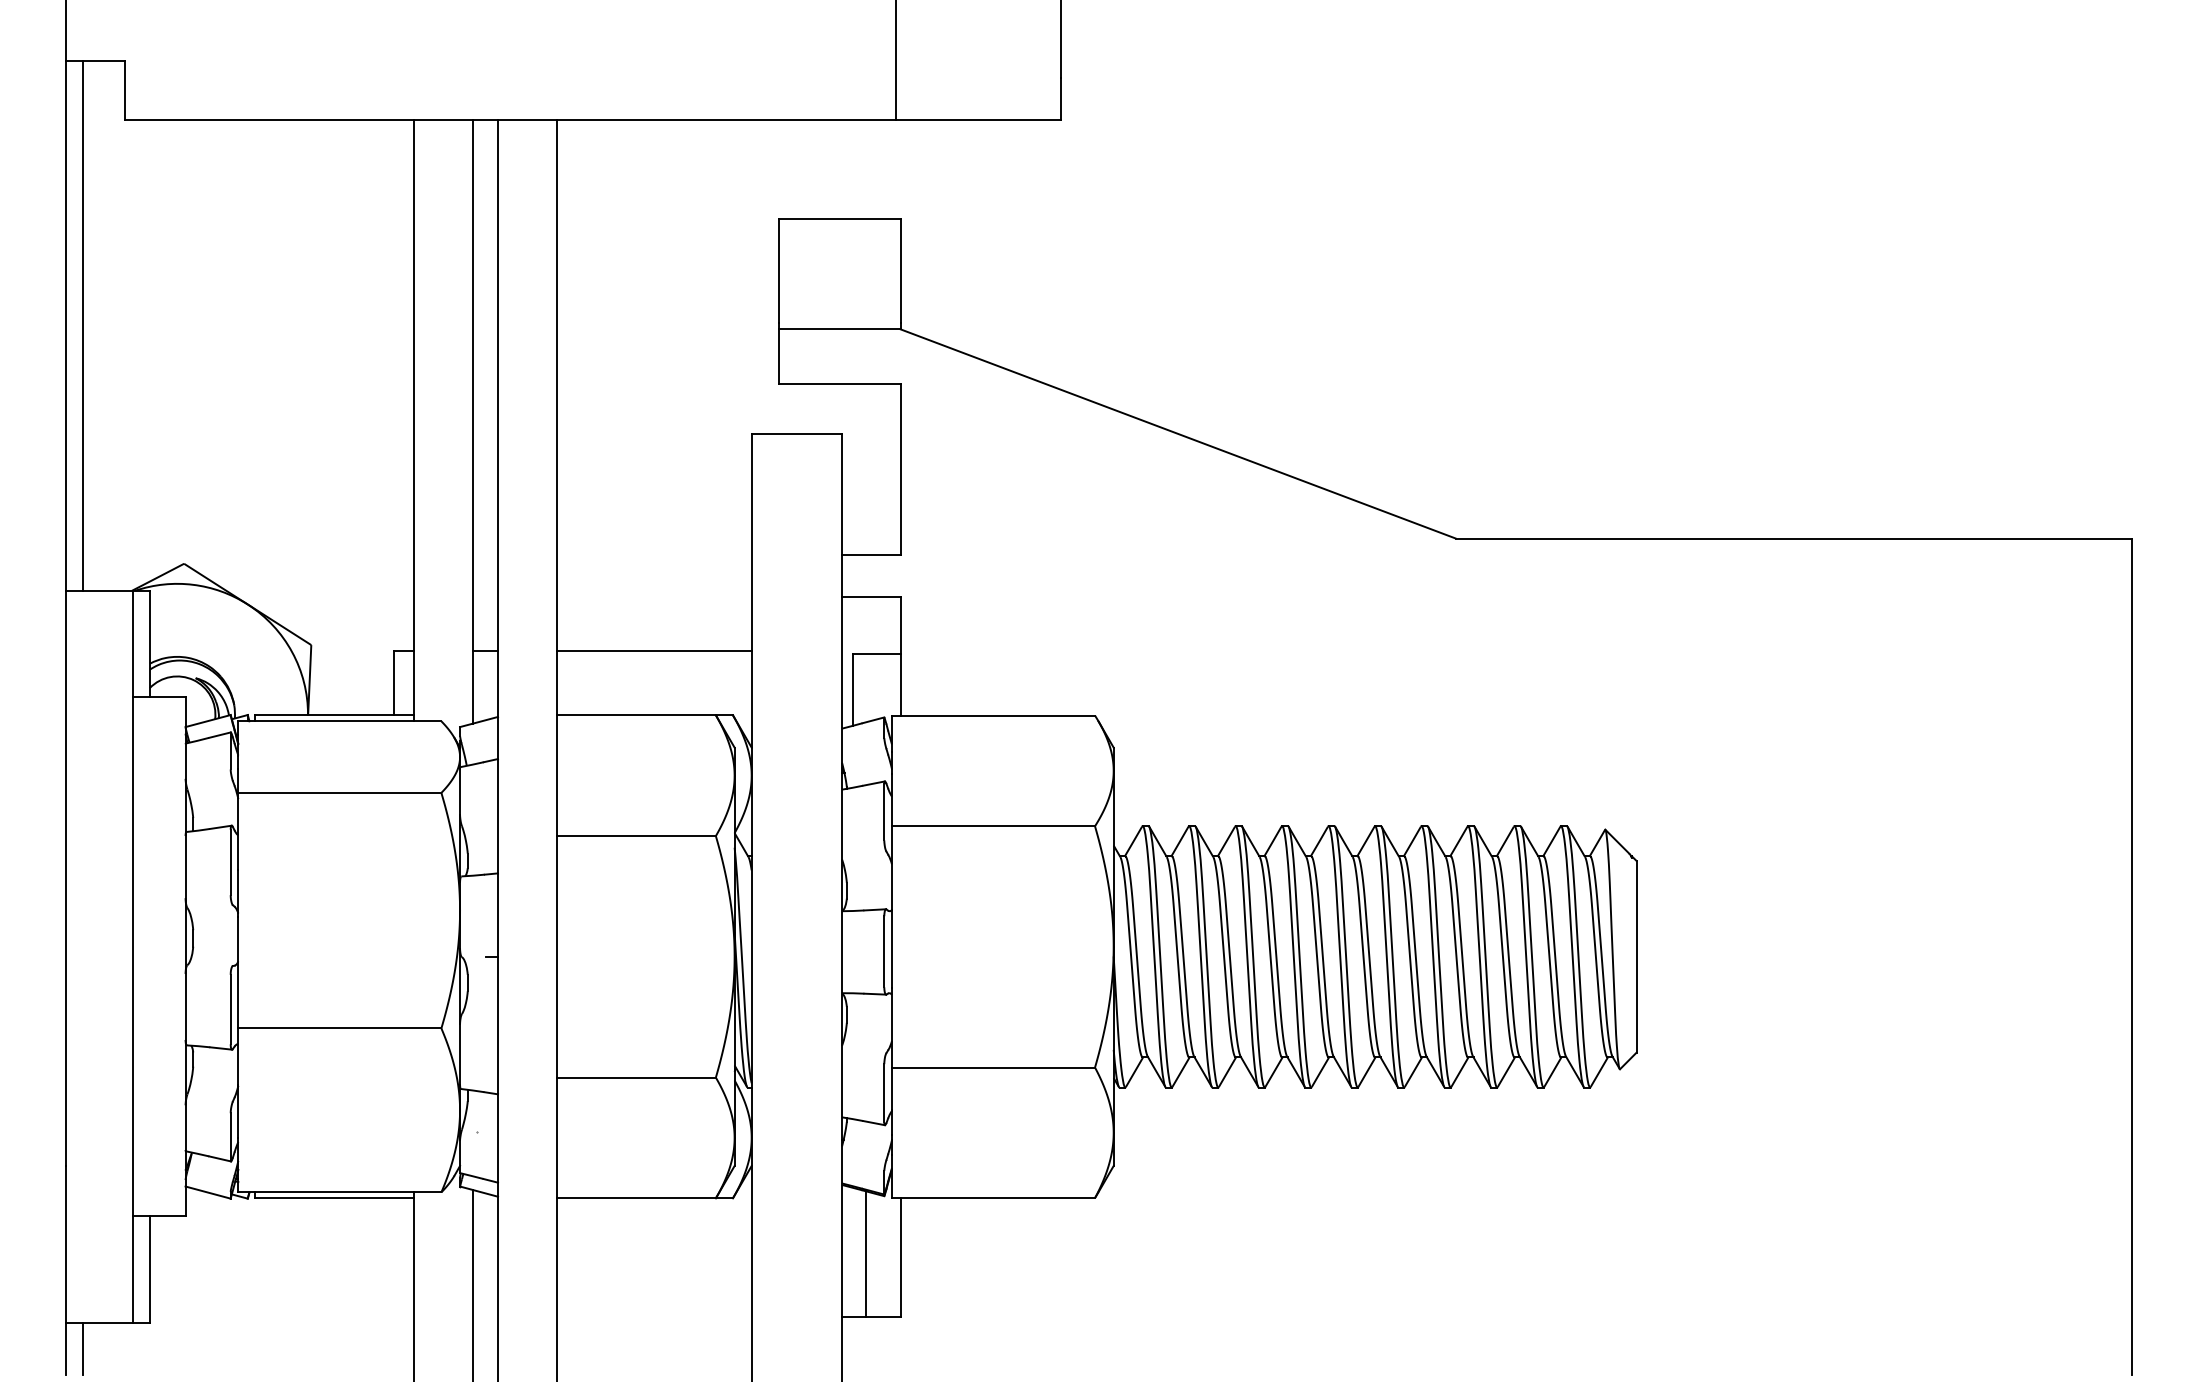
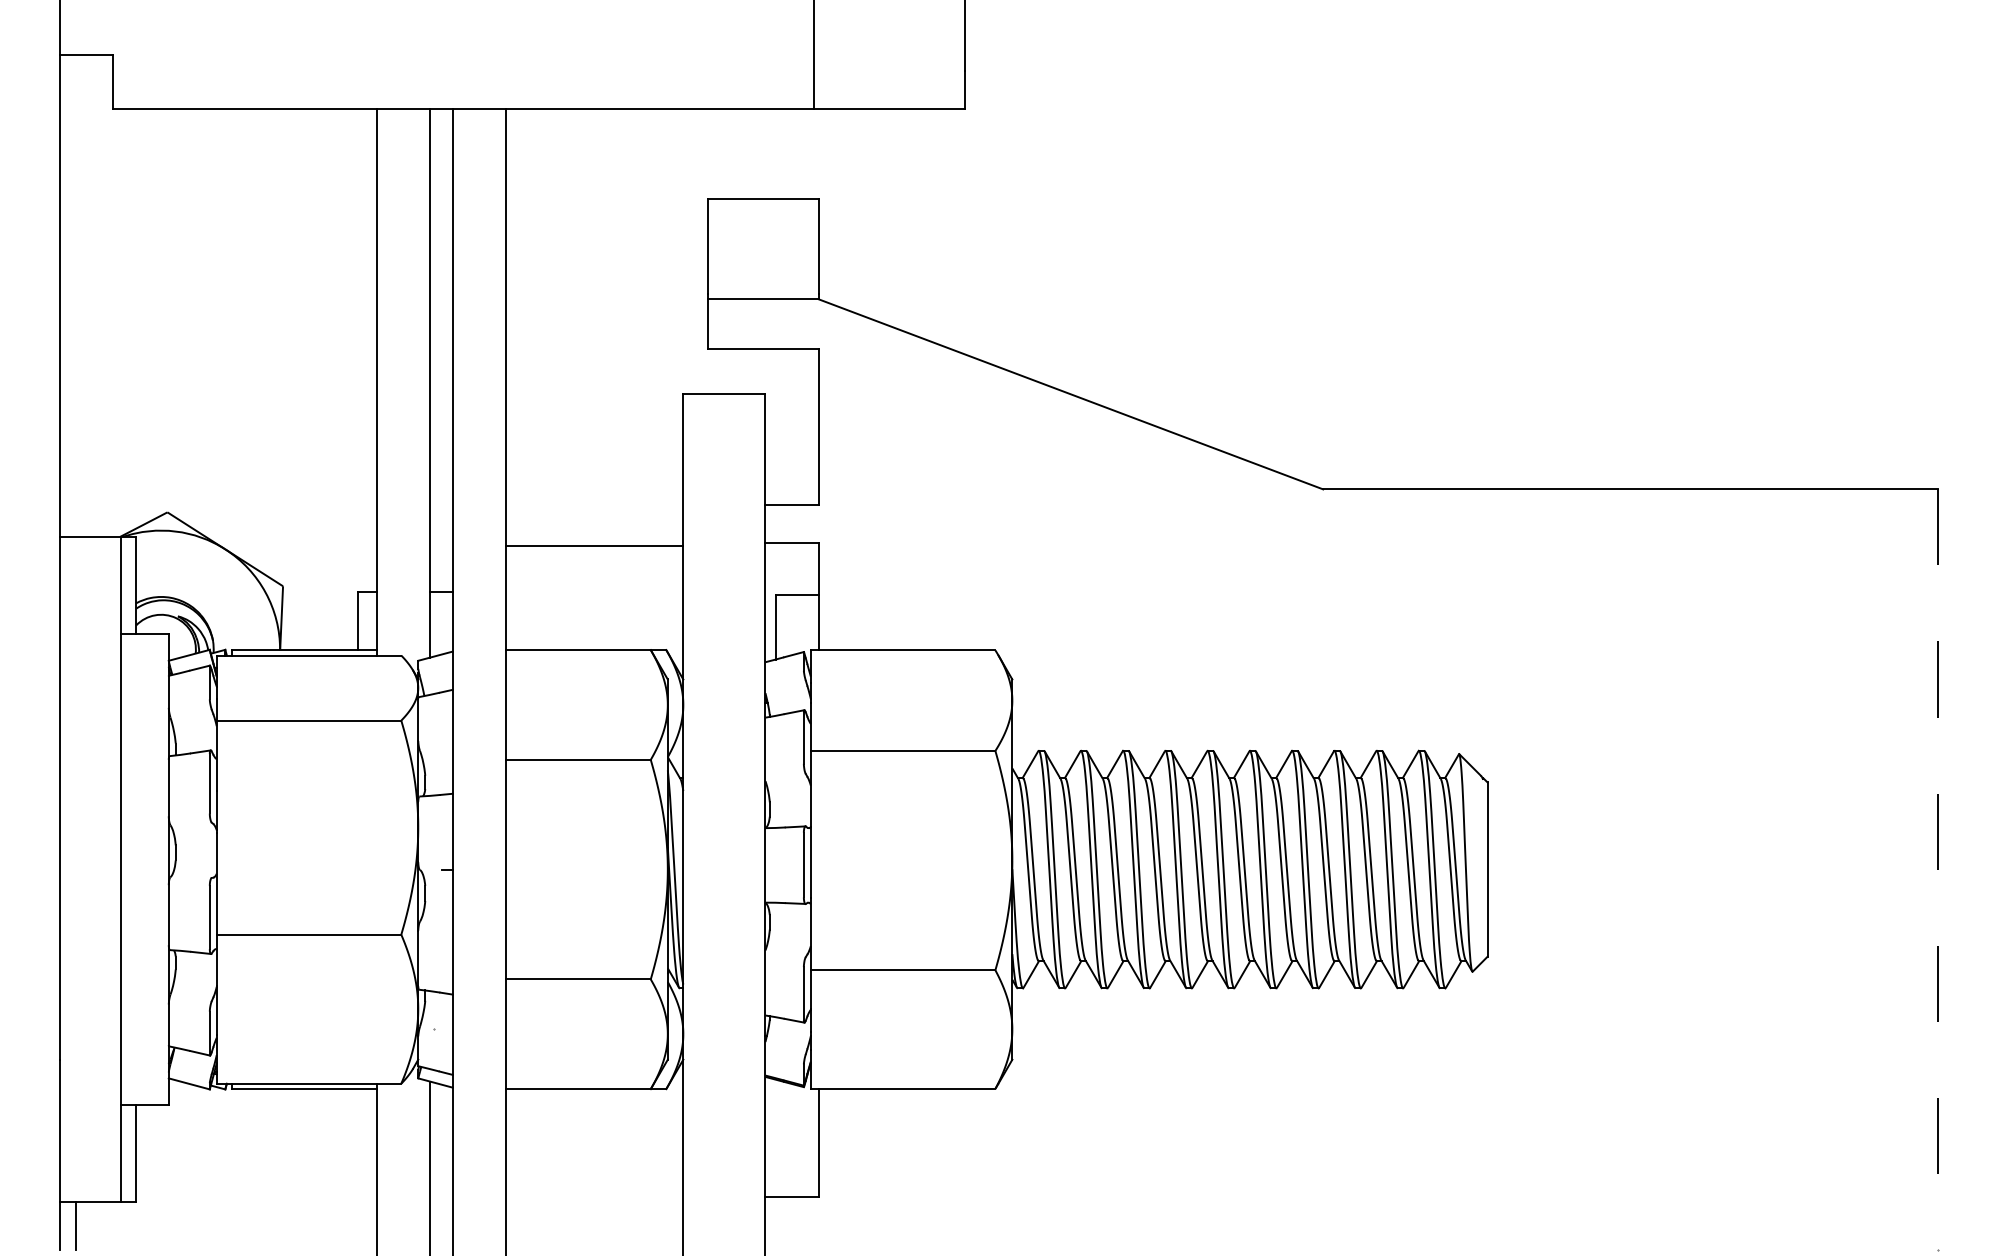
line: (83, 325) -> (76, 295), removed
line: (653, 651) -> (594, 546), moved
line: (2132, 957) -> (1938, 870), solid -> dashed
line: (865, 1253) -> (786, 1139), removed

